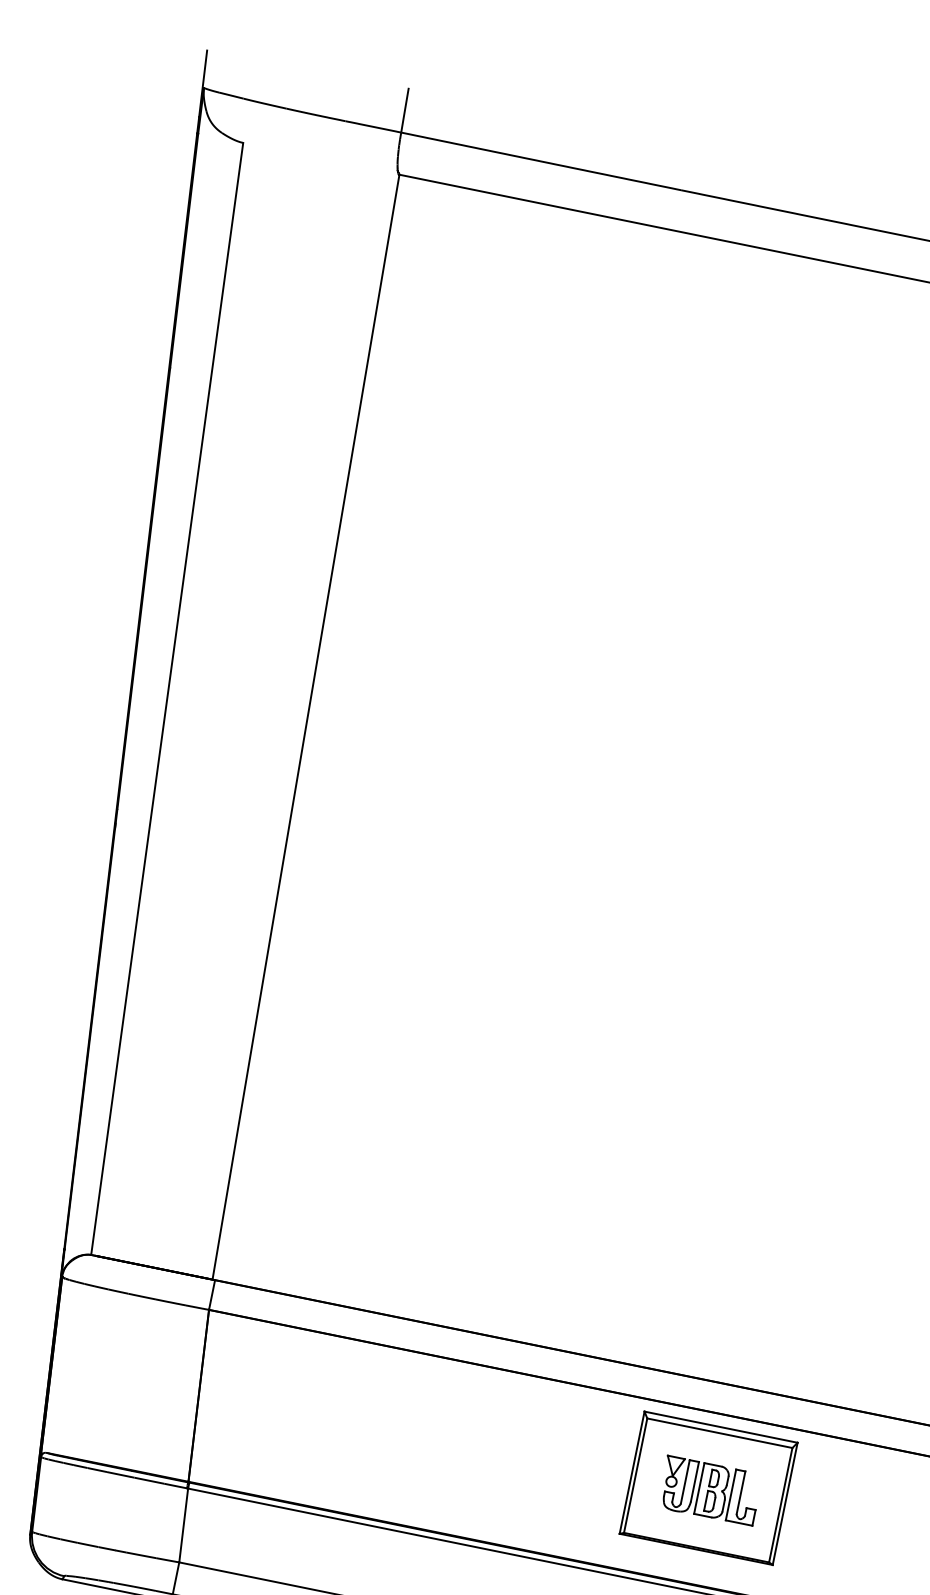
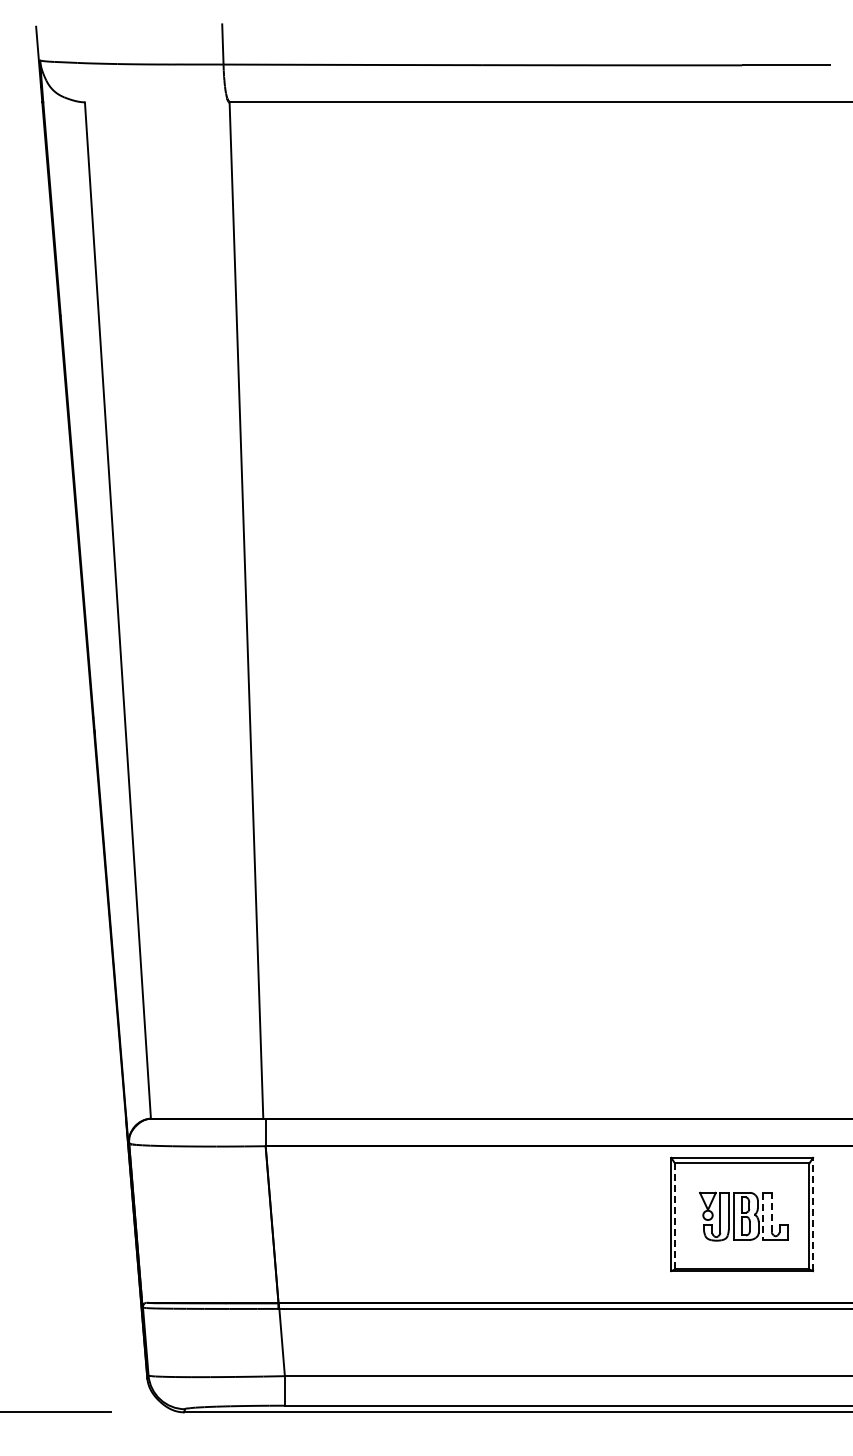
line: (636, 1475) -> (675, 1216), solid -> dashed
line: (740, 1492) -> (771, 1212), solid -> dashed
line: (731, 1495) -> (763, 1216), solid -> dashed
line: (785, 1503) -> (813, 1214), solid -> dashed

